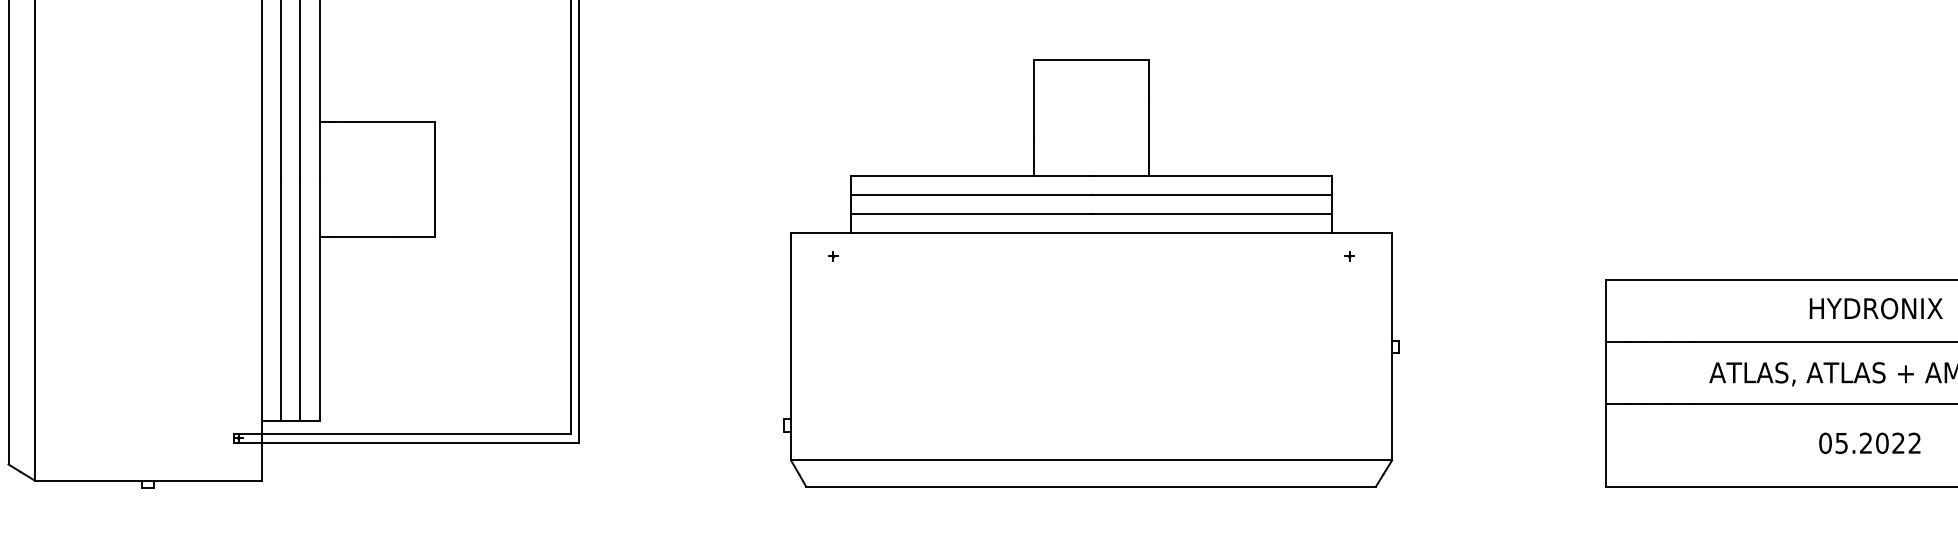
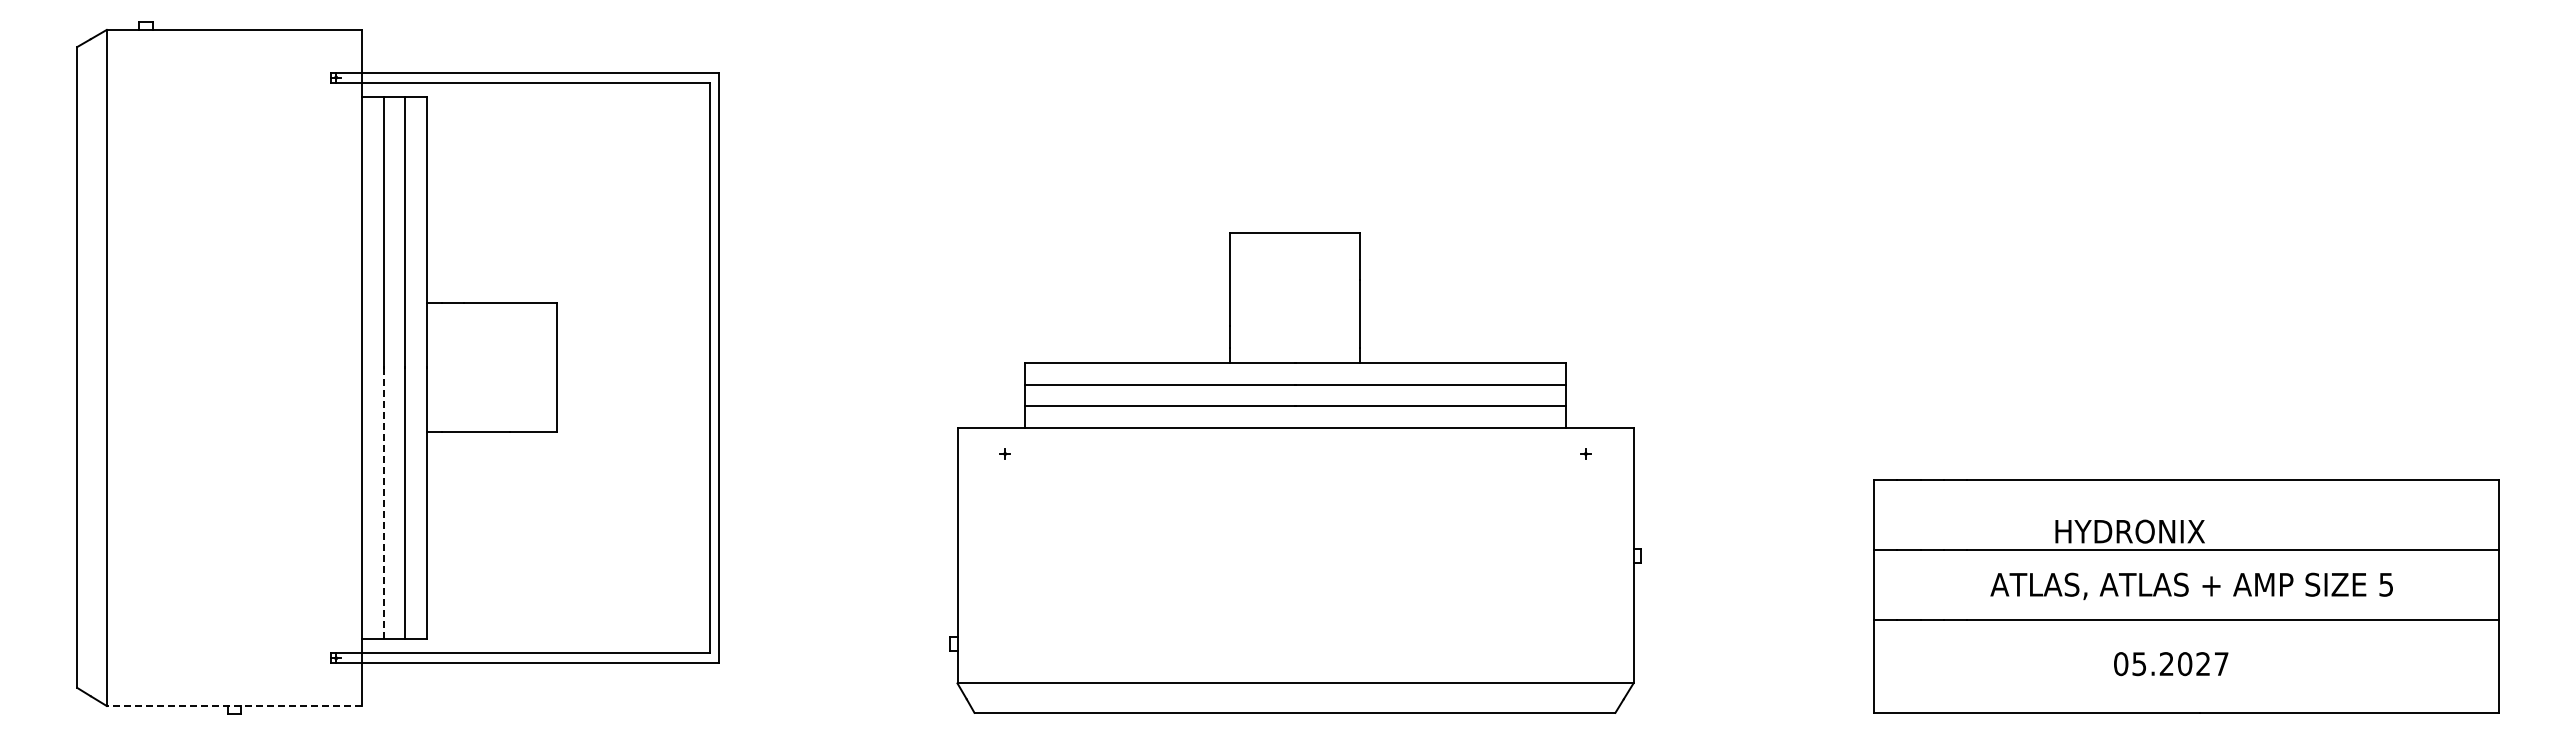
line: (280, 300) -> (383, 503), solid -> dashed
text: (1875, 308) -> (2129, 531), moved
text: (1914, 442) -> (2221, 663), 05.2022 -> 05.2027
line: (148, 480) -> (234, 705), solid -> dashed

